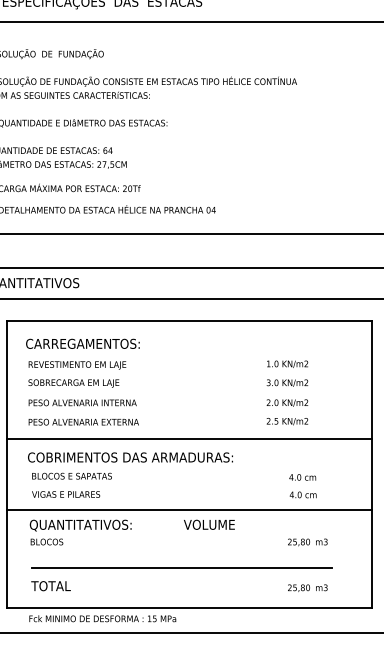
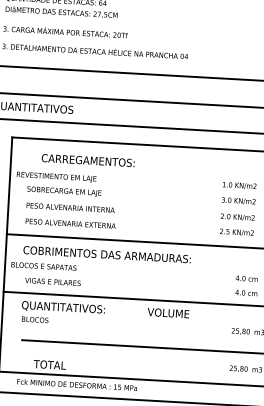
text: (82, 343) -> (87, 160), moved
text: (77, 365) -> (56, 177), moved
text: (71, 475) -> (43, 265), moved
text: (50, 586) -> (49, 365), moved

